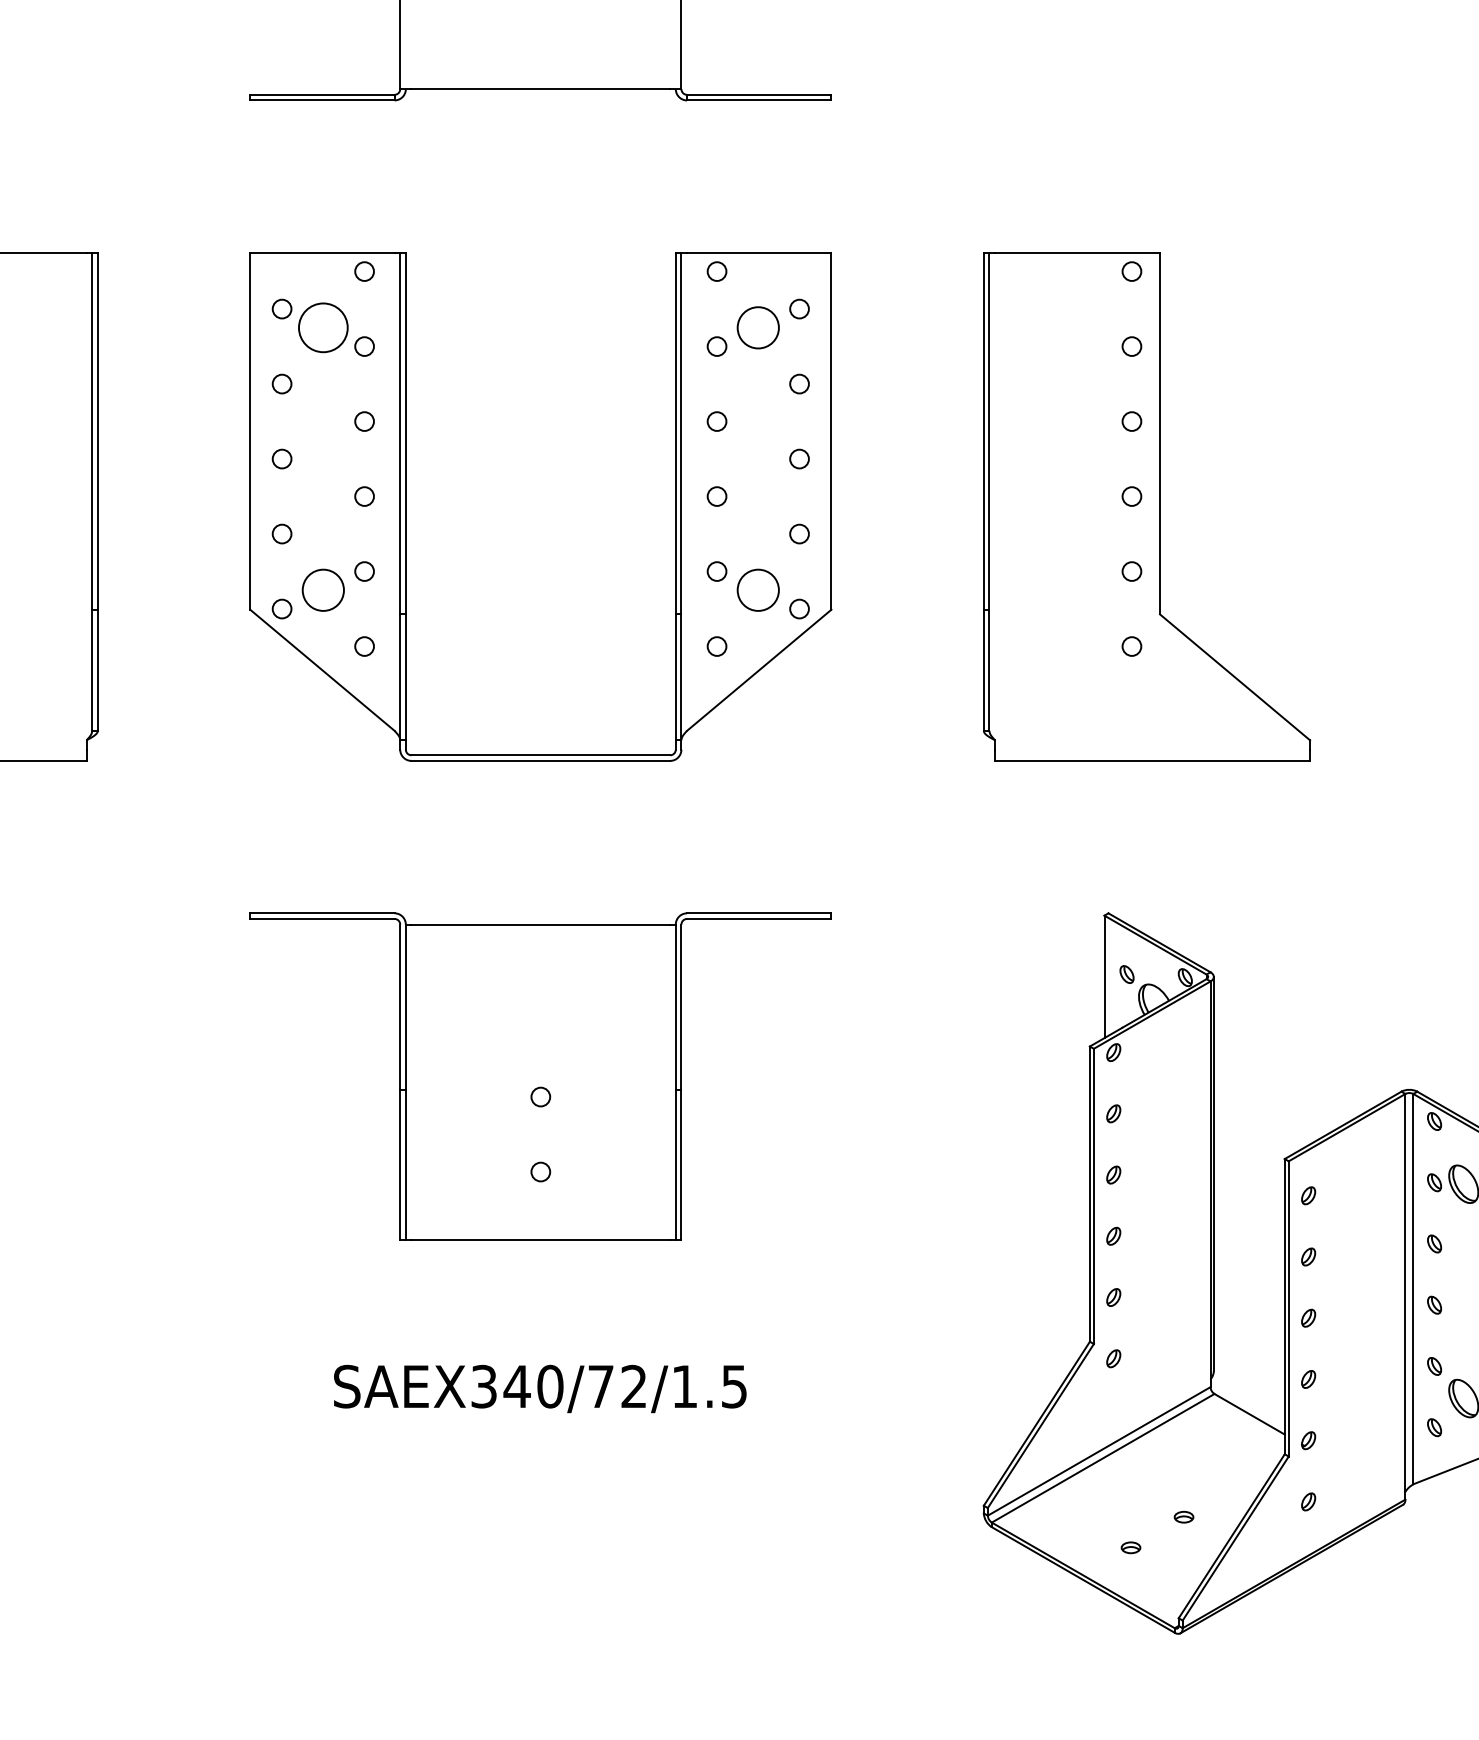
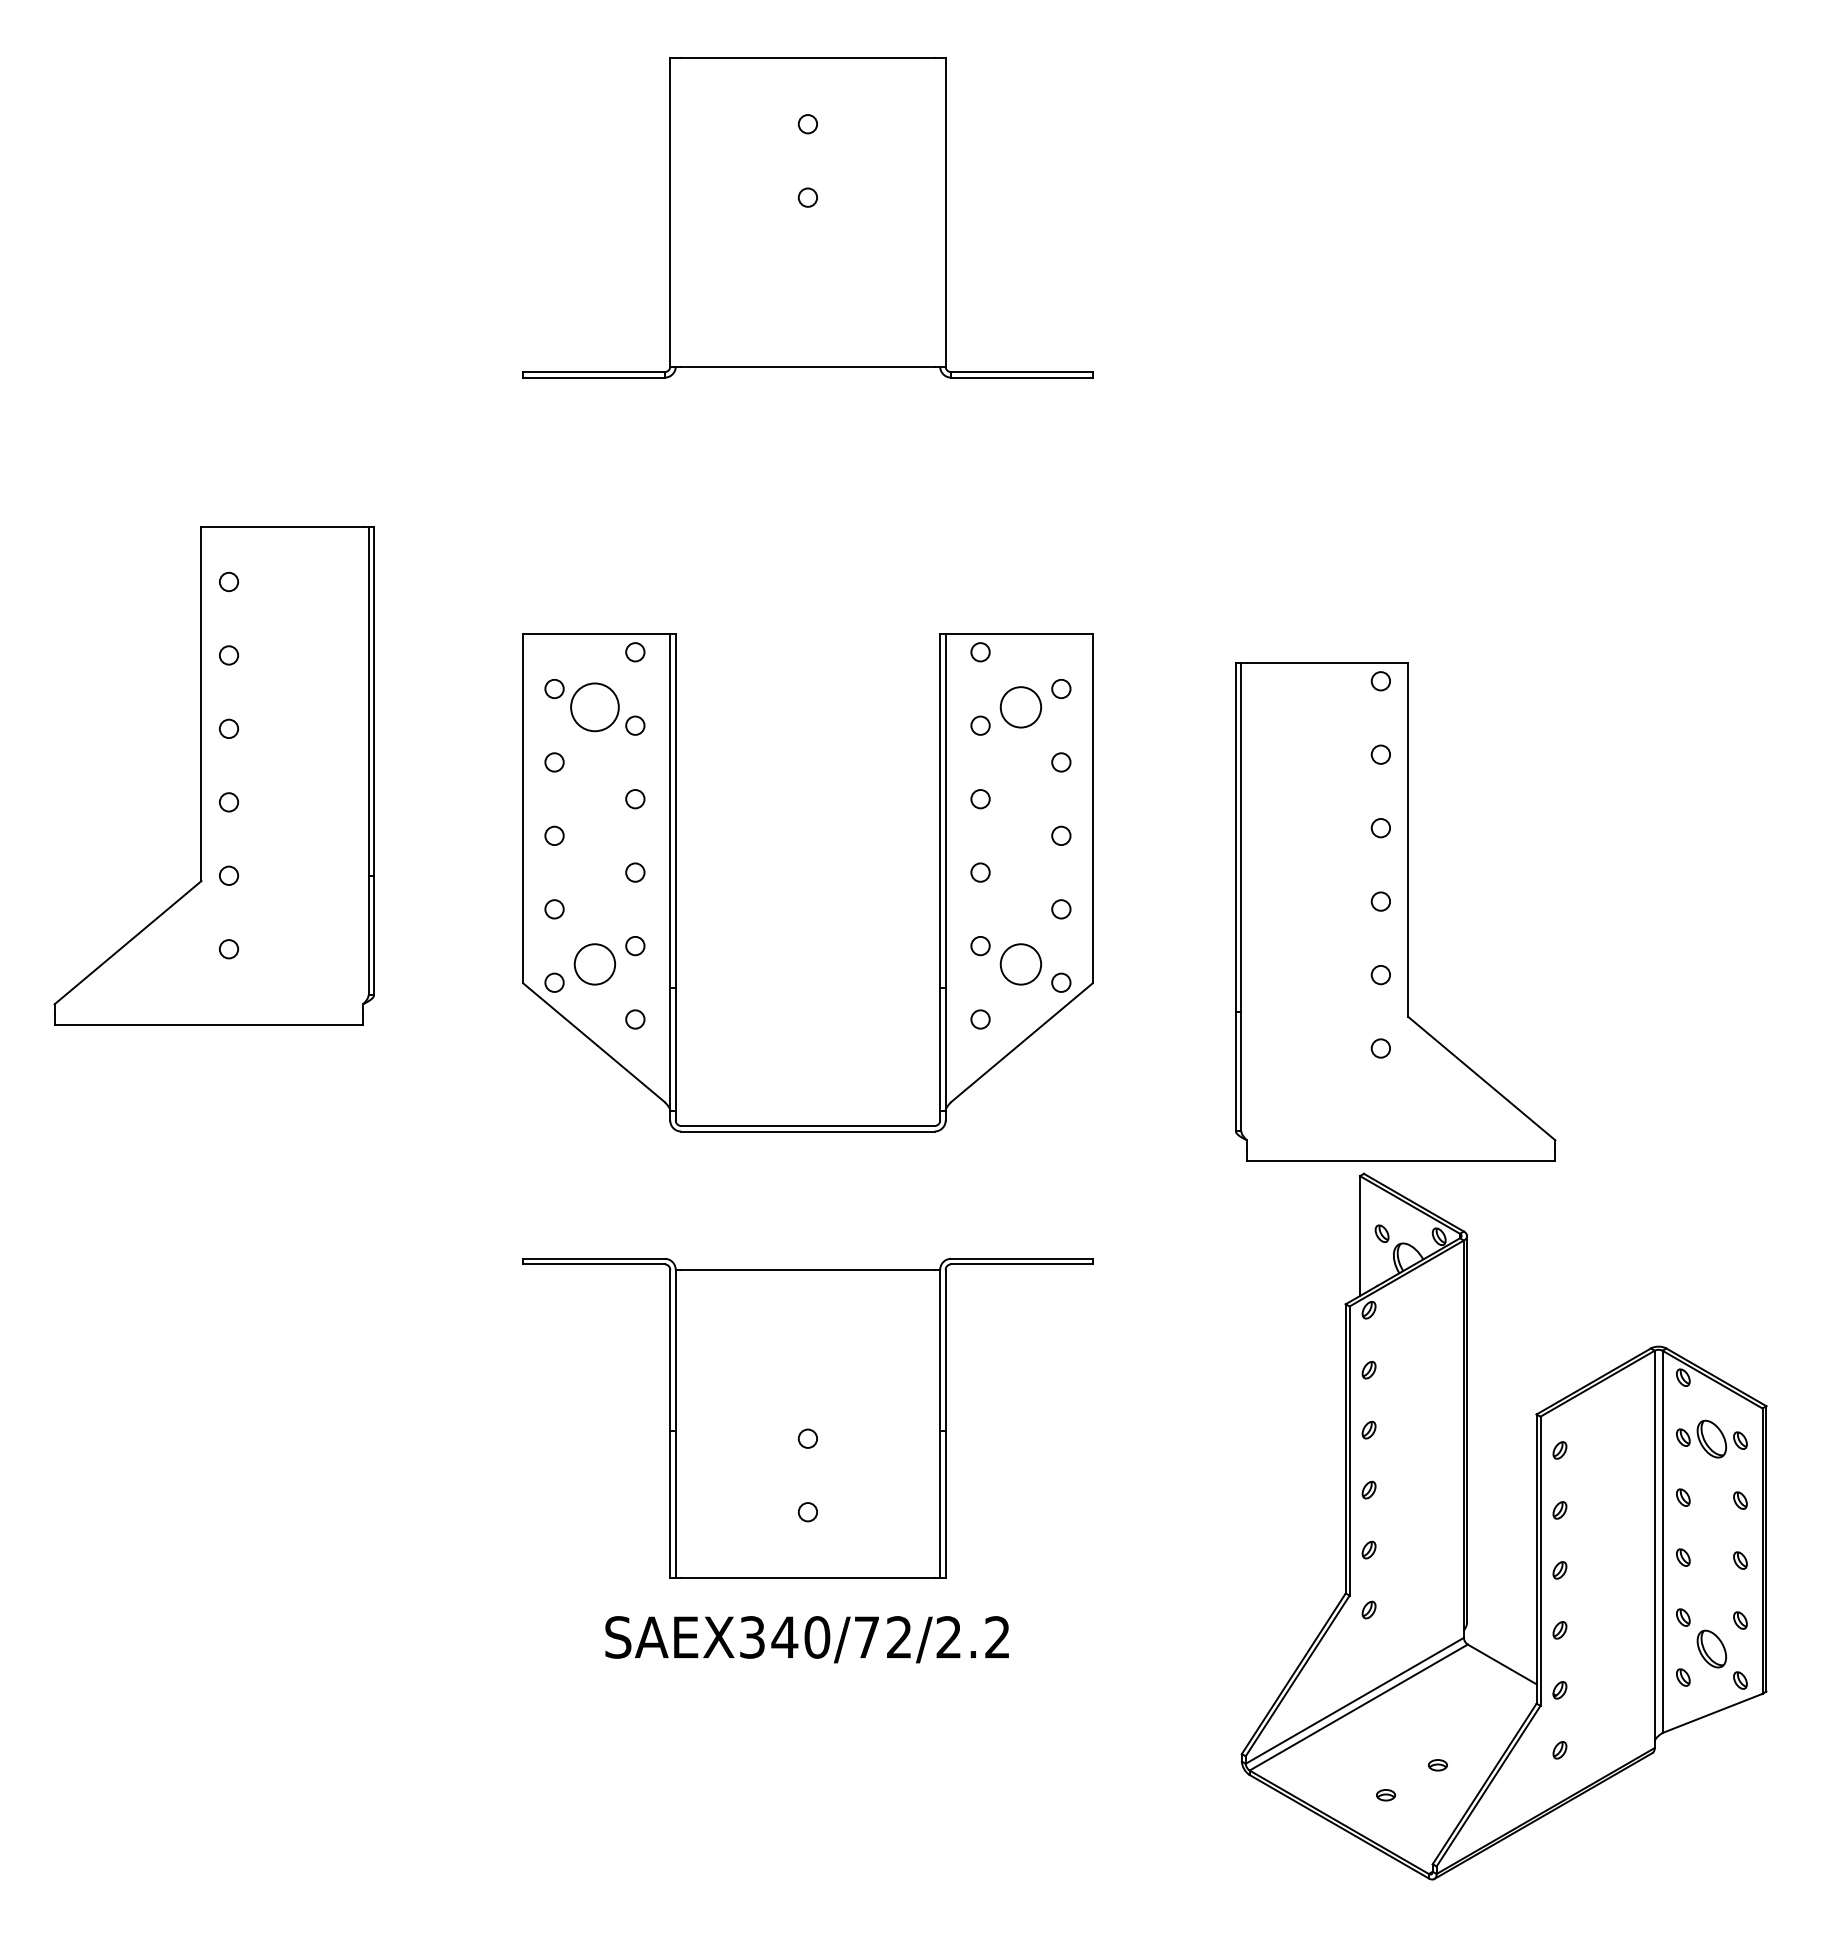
part: (406, 506) -> (676, 882), moved
part: (1146, 506) -> (1395, 911), moved
part: (540, 1075) -> (807, 1417), moved
text: (708, 1386) -> (972, 1637), SAEX340/72/1.5 -> SAEX340/72/2.2

